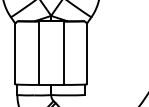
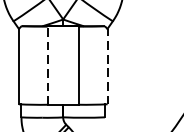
line: (38, 53) -> (47, 66), solid -> dashed
line: (87, 53) -> (108, 66), solid -> dashed

